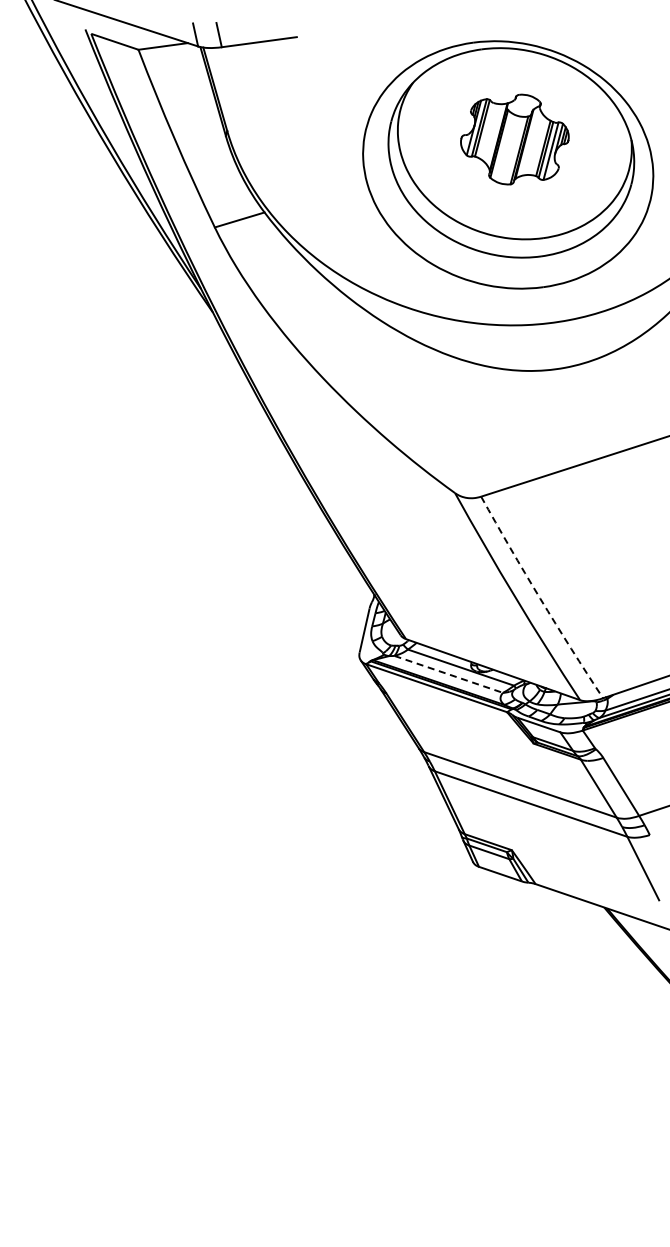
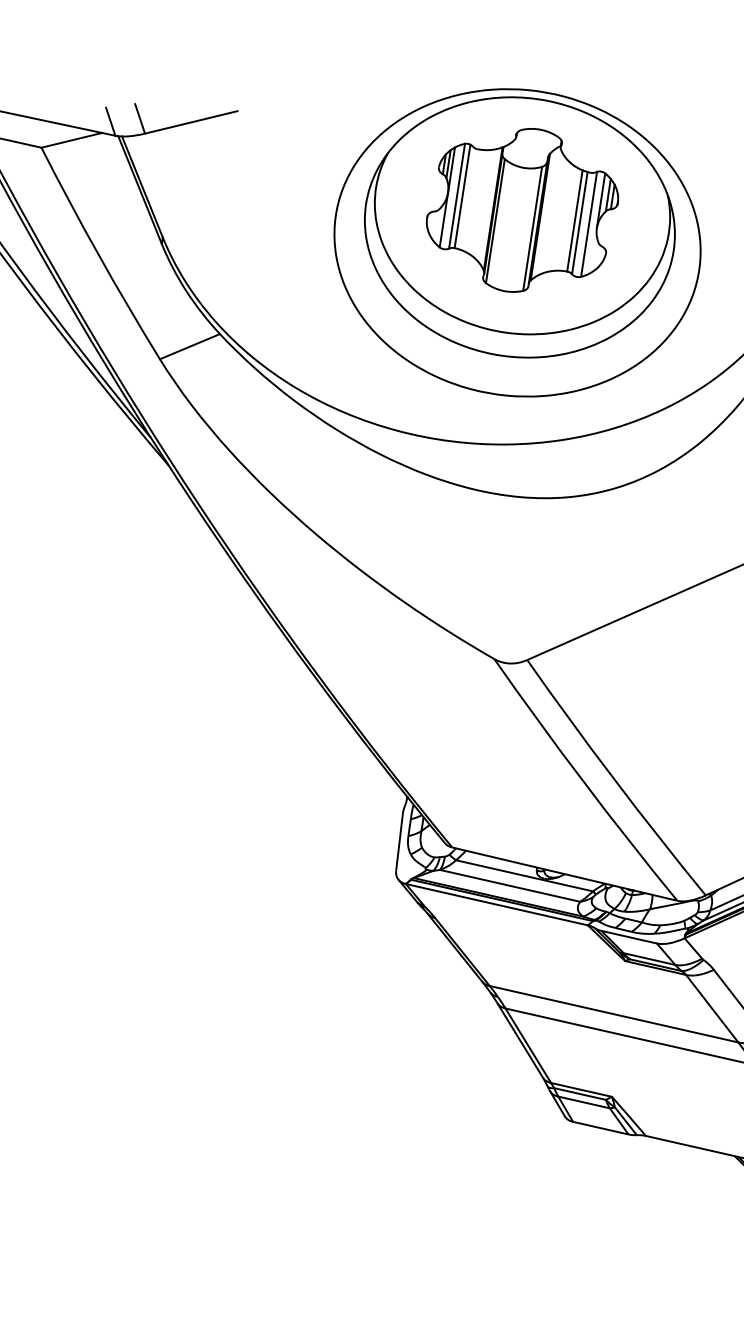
part: (514, 139) -> (522, 210), size x1.43
arc: (540, 598) -> (614, 779), dashed -> solid
line: (449, 674) -> (511, 885), dashed -> solid

